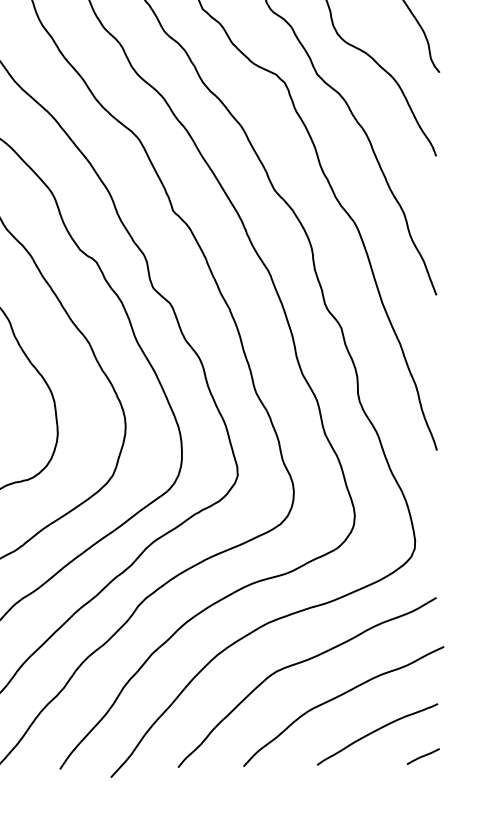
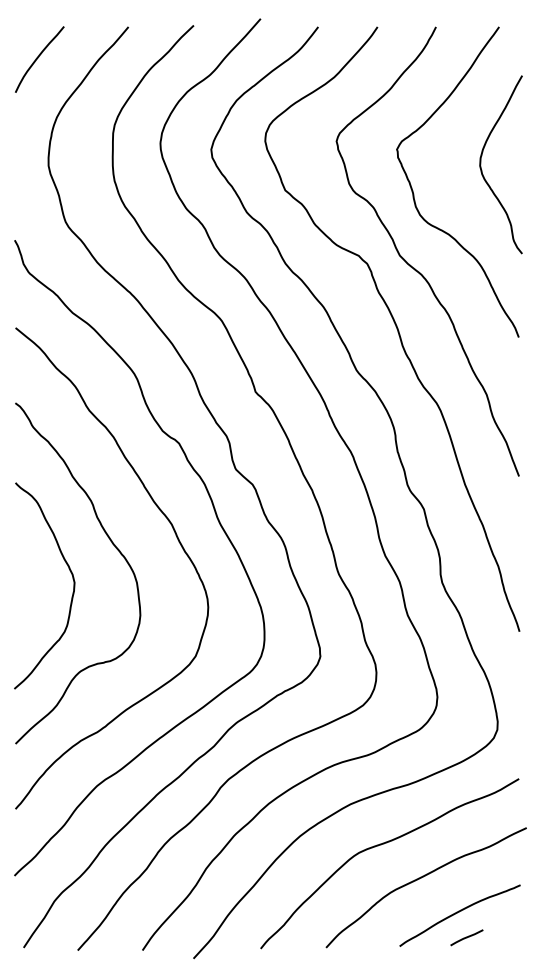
line: (422, 756) -> (466, 937), moved

